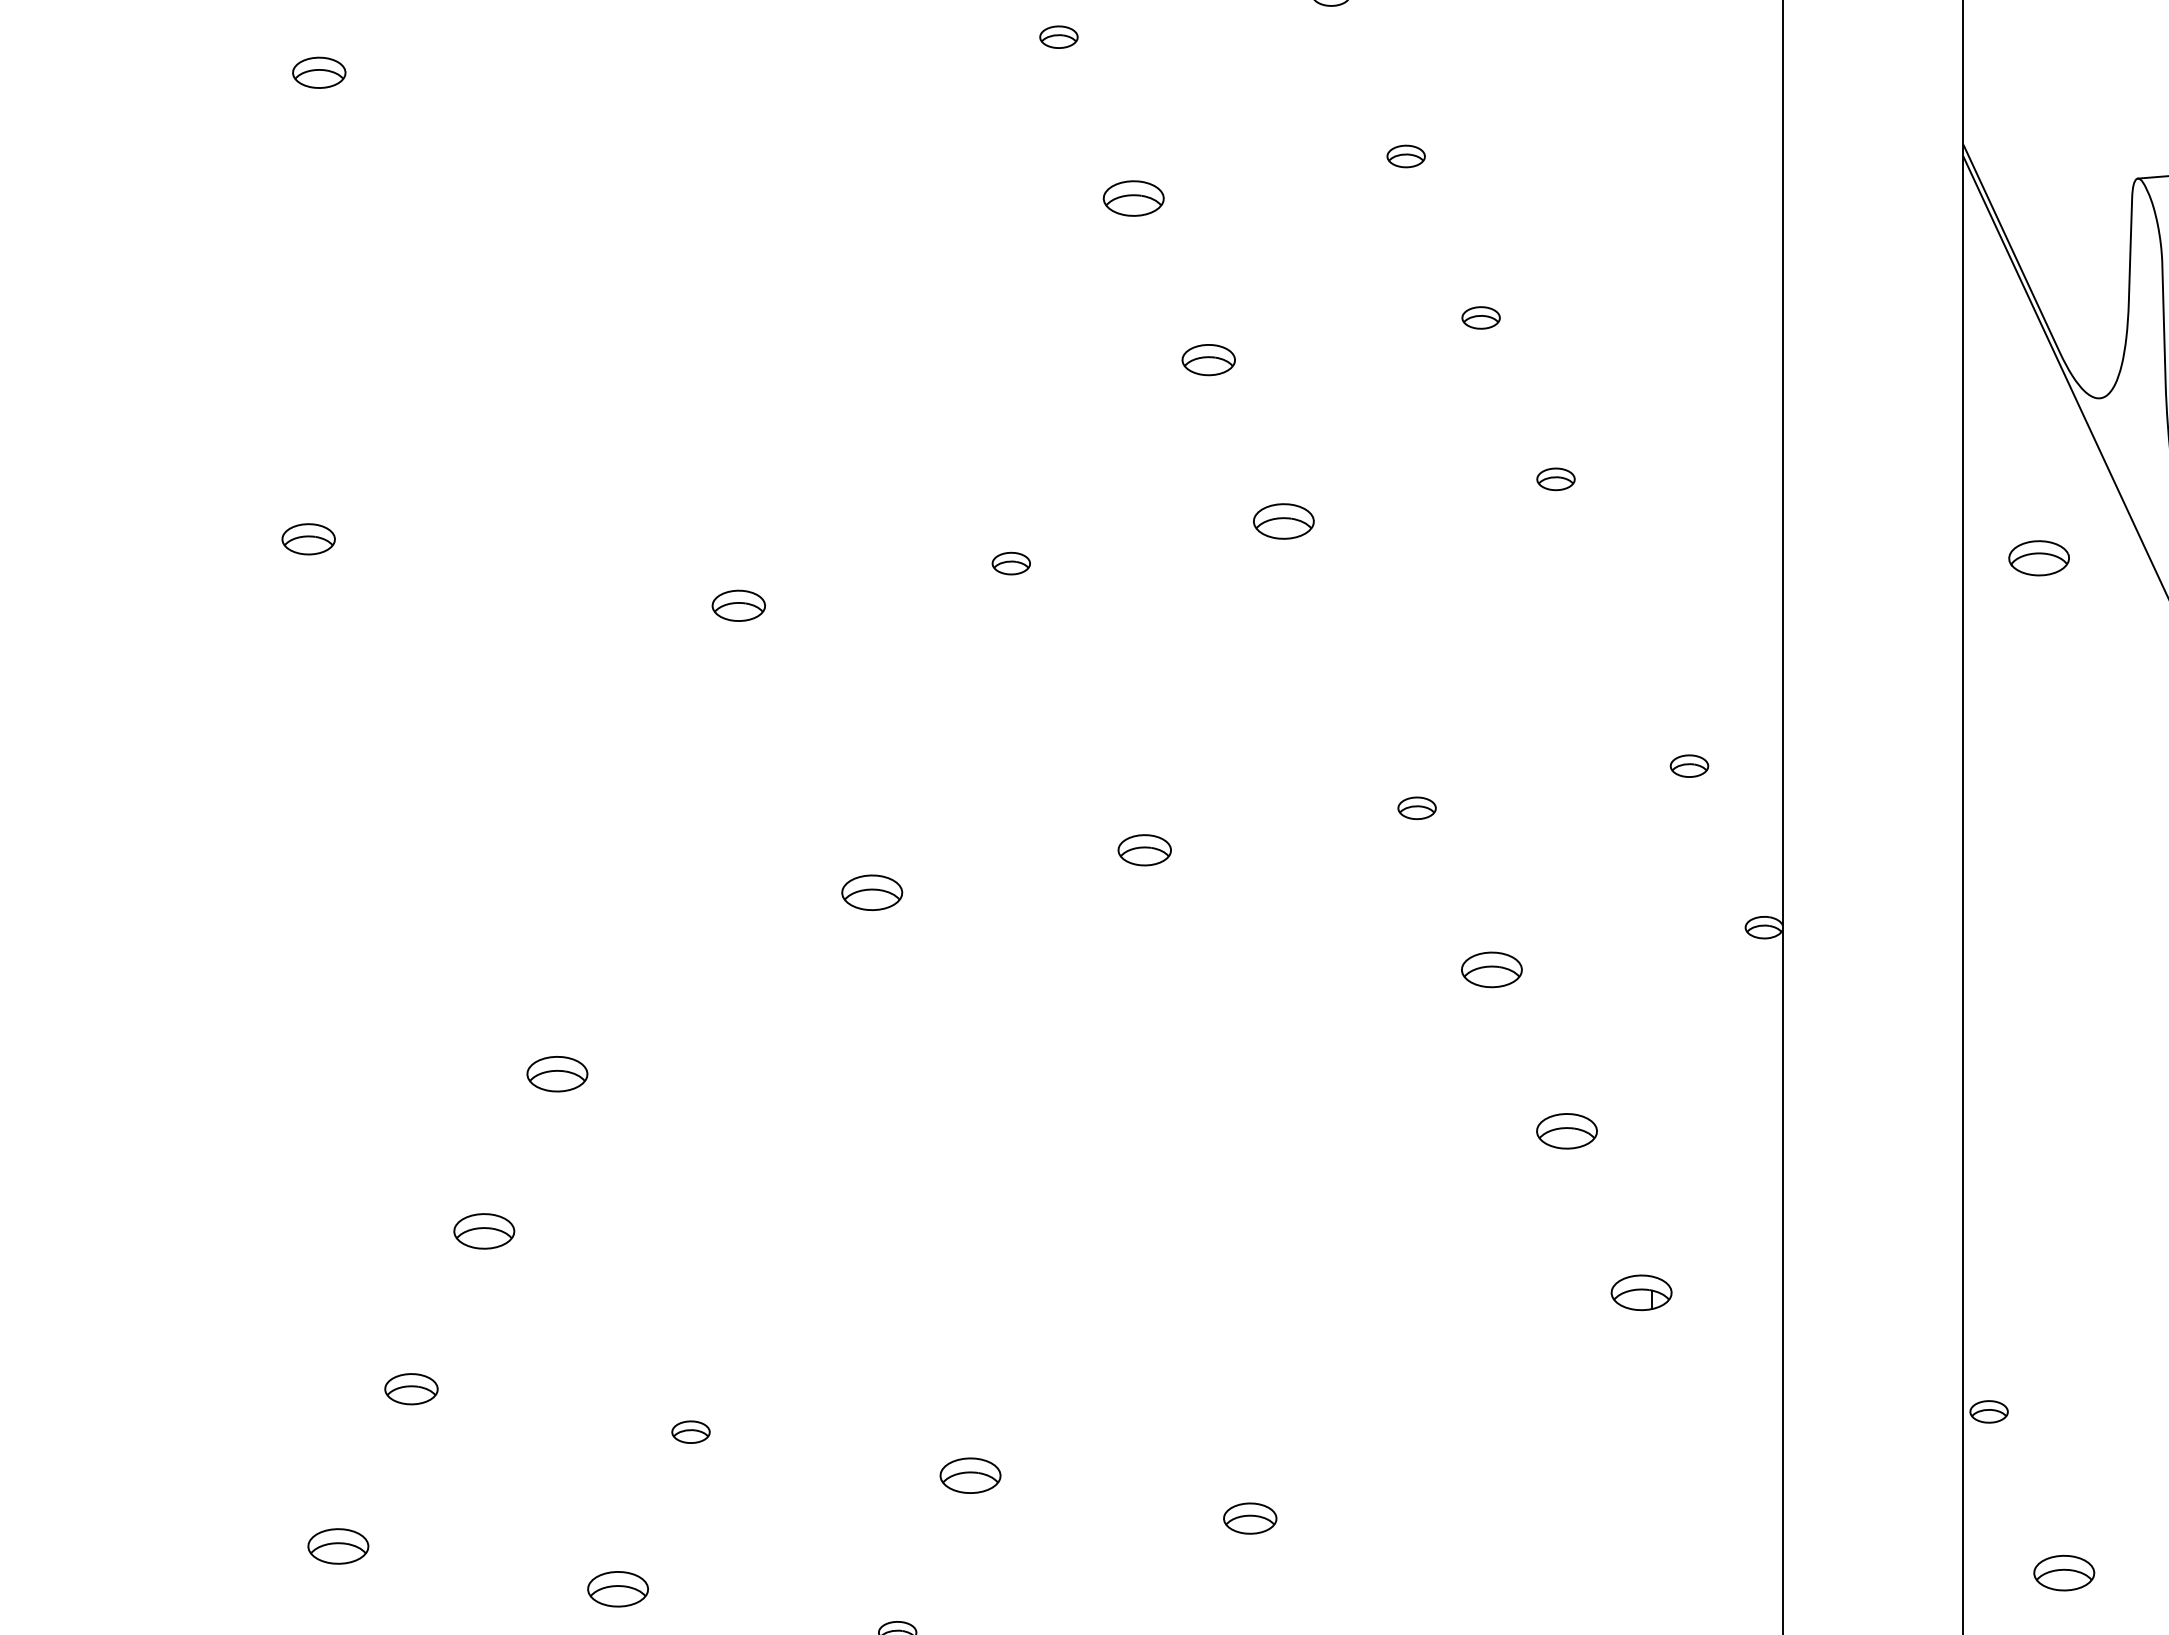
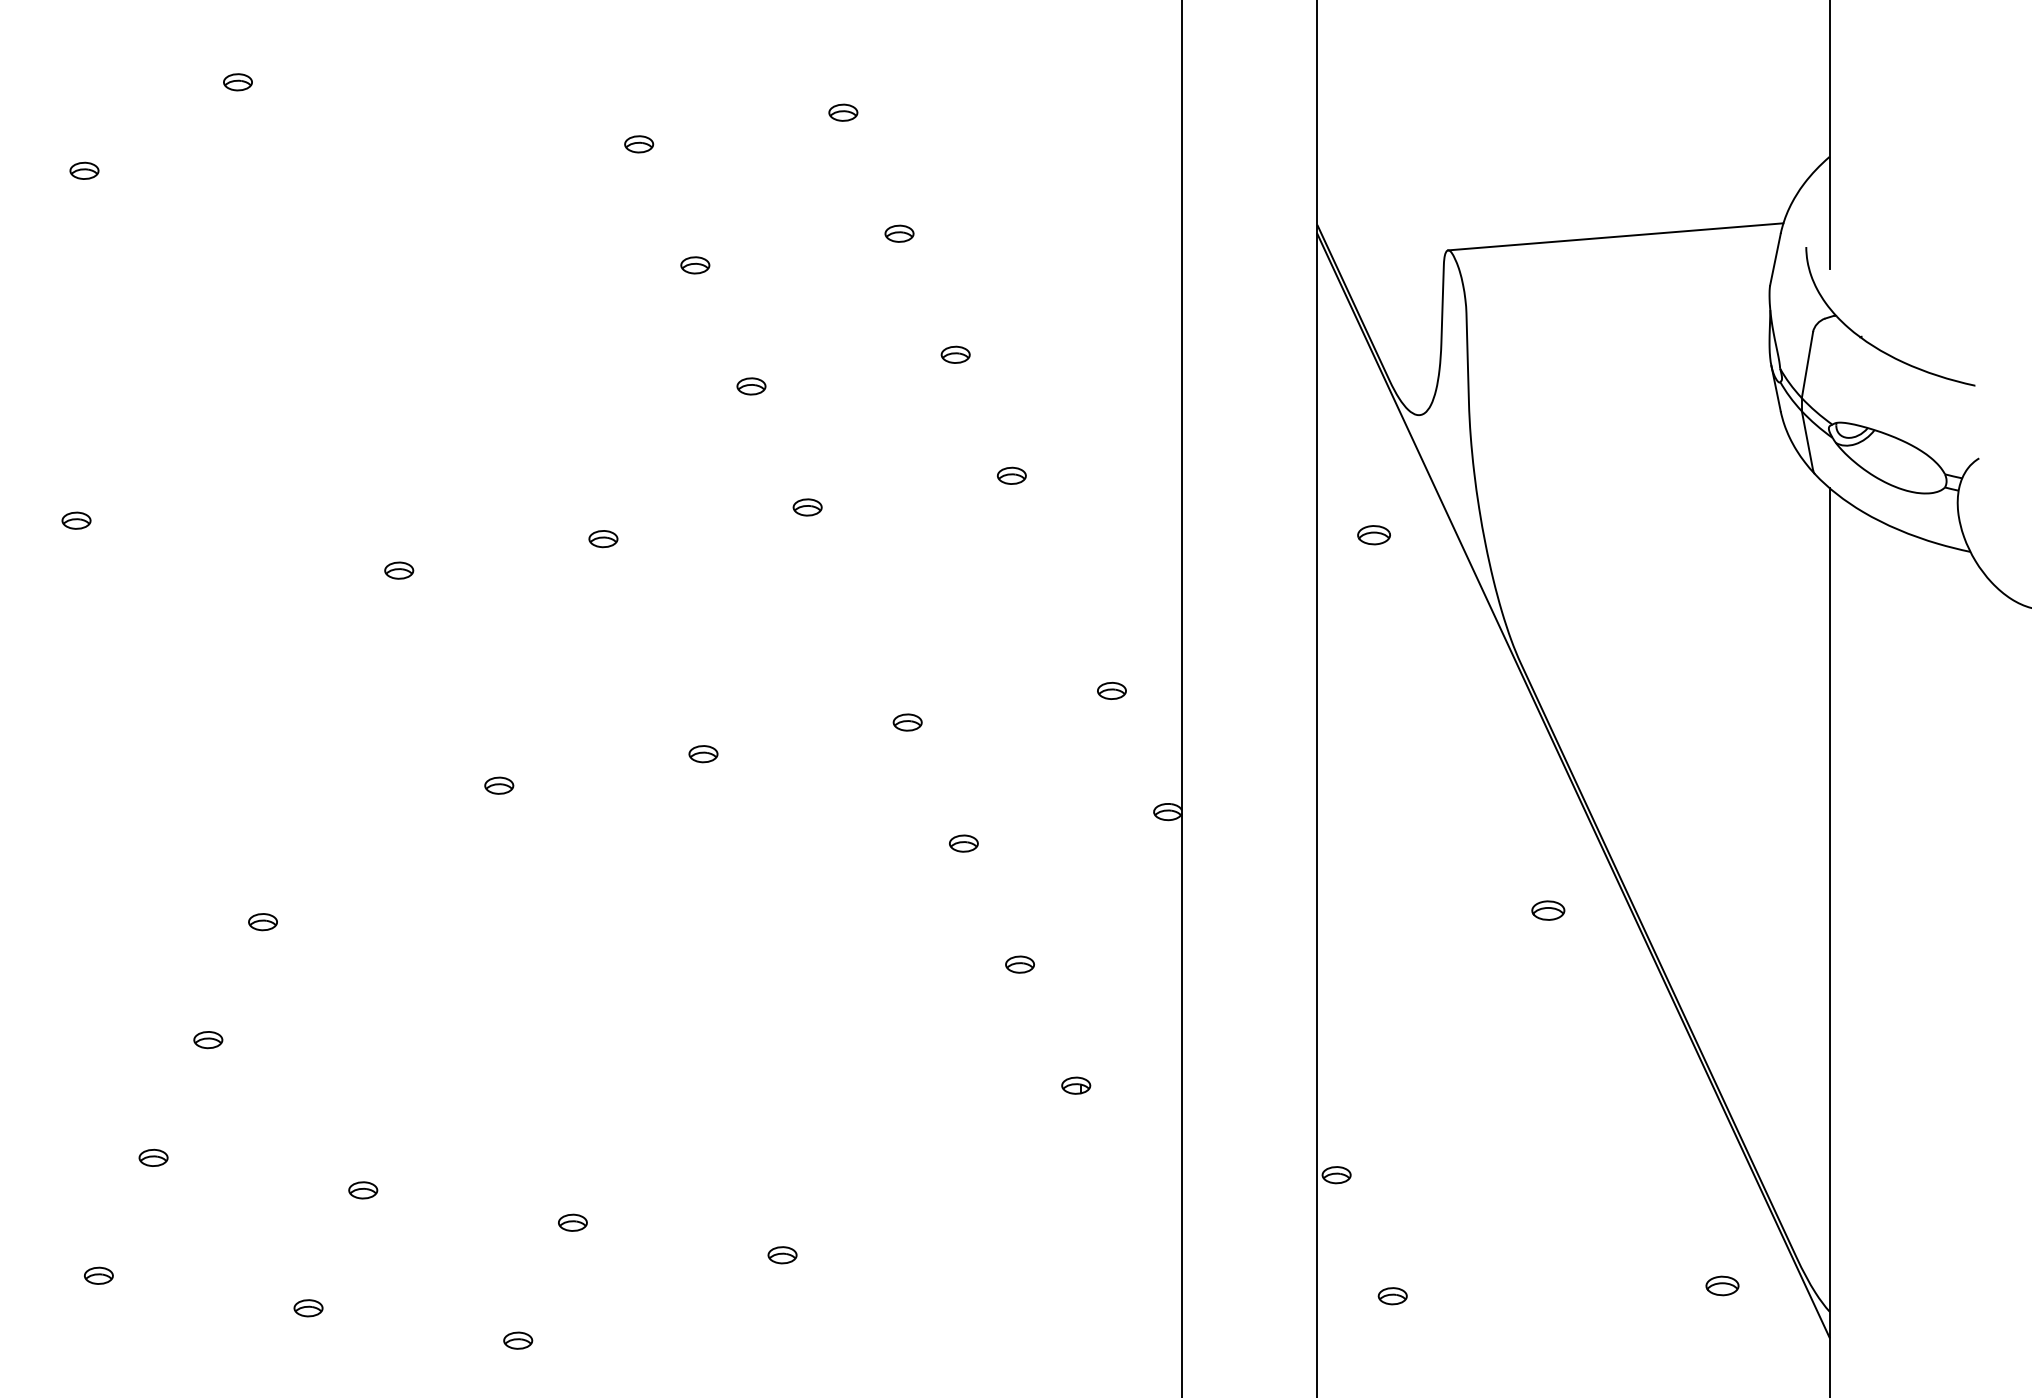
part: (319, 72) -> (84, 170), size x0.71
part: (1134, 198) -> (695, 265), size x0.62
part: (1208, 360) -> (751, 386), size x0.71
part: (1283, 521) -> (807, 507), size x0.62
part: (308, 538) -> (76, 520), size x0.71
part: (2038, 558) -> (1373, 535), size x0.71
part: (739, 605) -> (399, 570), size x0.71
part: (1144, 850) -> (703, 754), size x0.71
part: (872, 892) -> (499, 785), size x0.62
part: (1491, 969) -> (963, 843), size x0.62
part: (556, 1074) -> (262, 922), size x0.62
part: (1566, 1130) -> (1019, 964), size x0.62
part: (484, 1232) -> (208, 1040), size x0.62
part: (1642, 1292) -> (1076, 1085), size x0.62
part: (411, 1388) -> (153, 1157), size x0.71
part: (970, 1475) -> (572, 1222), size x0.62
part: (1250, 1519) -> (782, 1255), size x0.71
part: (337, 1545) -> (98, 1275), size x0.62
part: (2063, 1573) -> (1392, 1296), size x0.62
part: (618, 1589) -> (308, 1308), size x0.62

